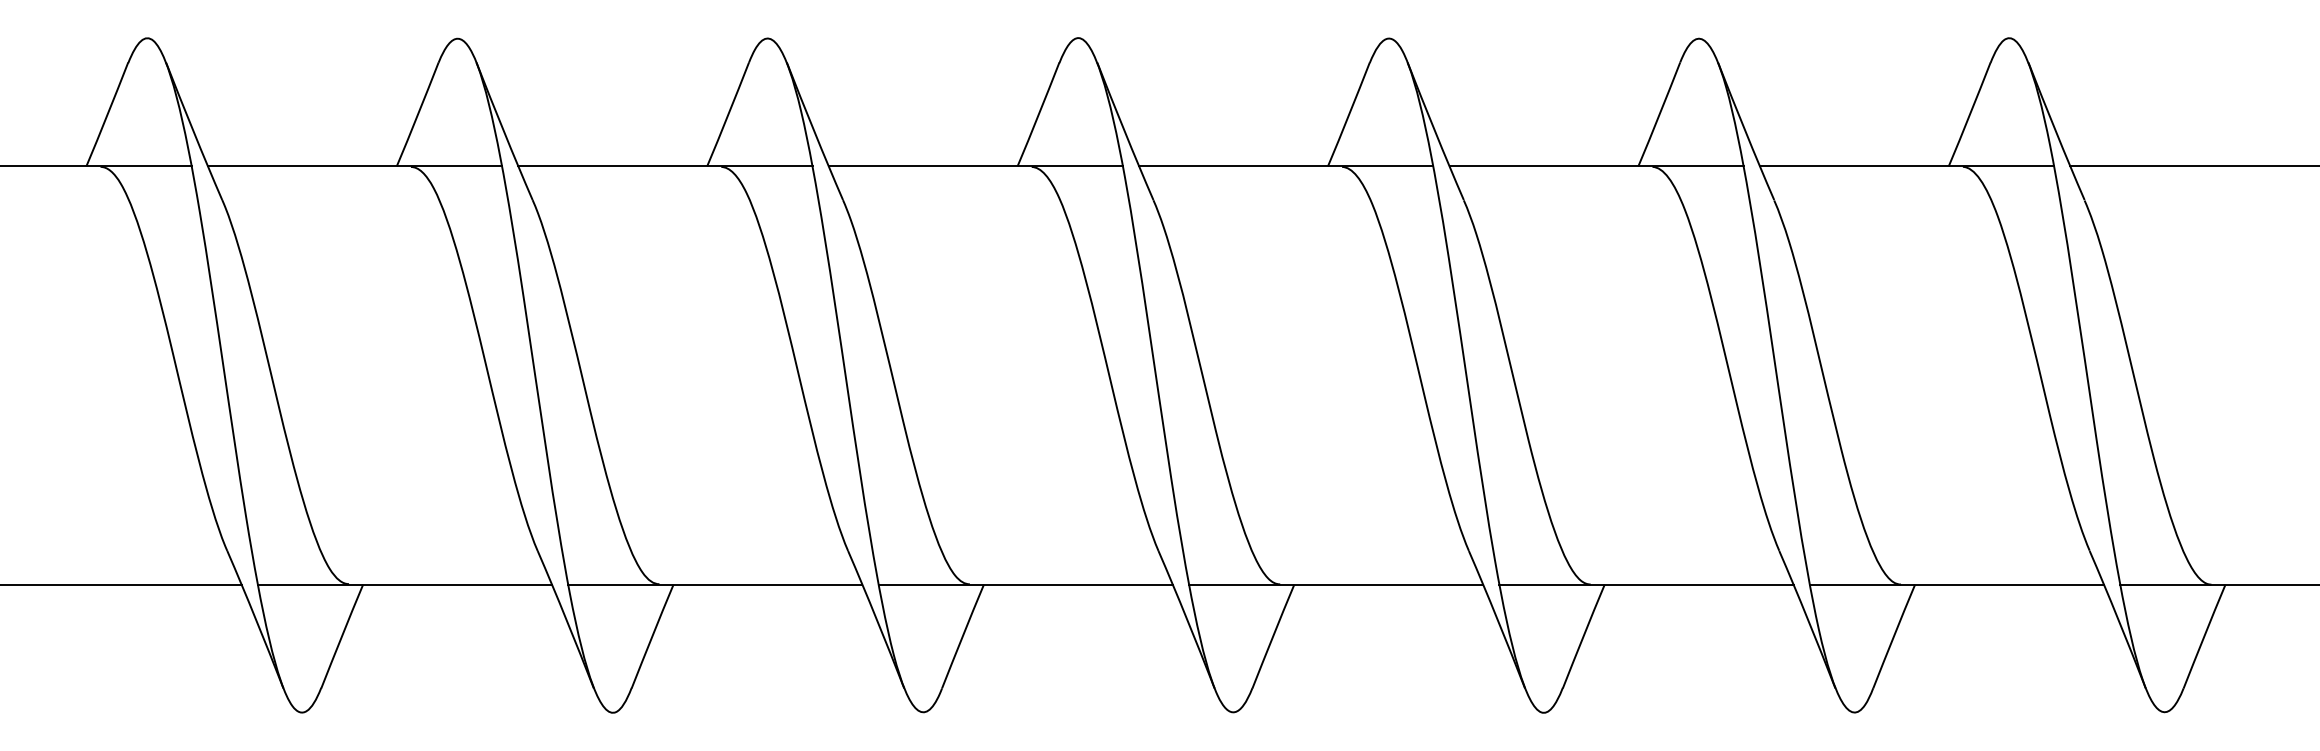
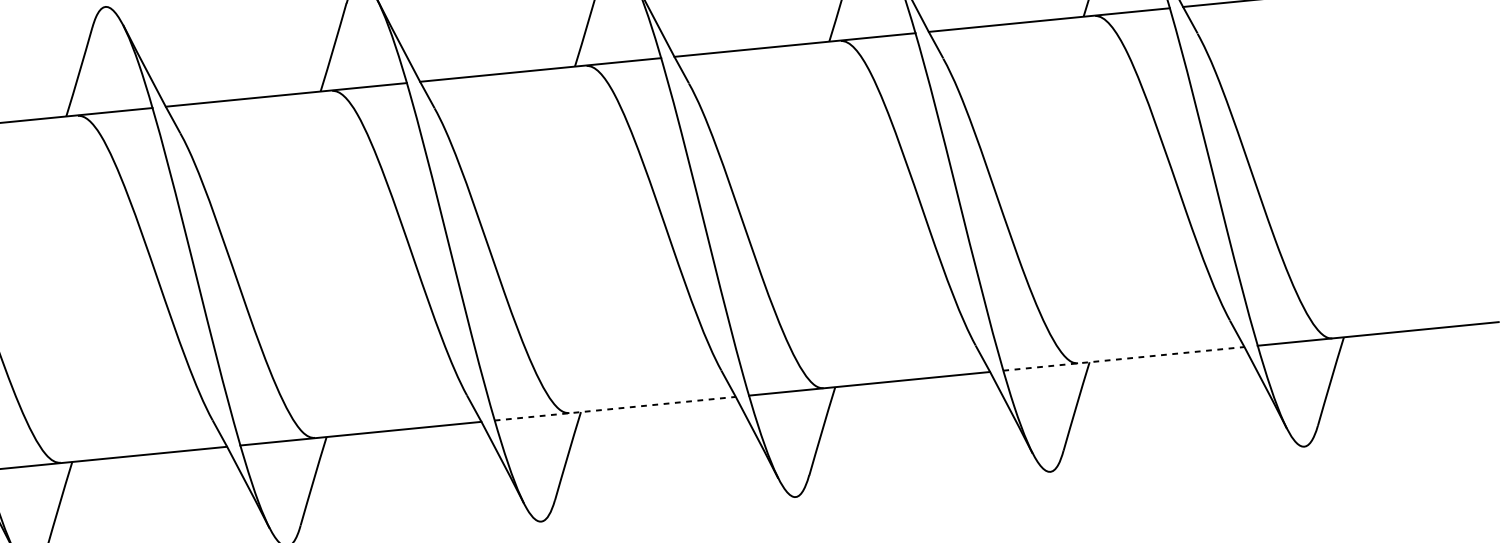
line: (1336, 584) -> (615, 408), solid -> dashed
line: (1957, 584) -> (1124, 358), solid -> dashed

